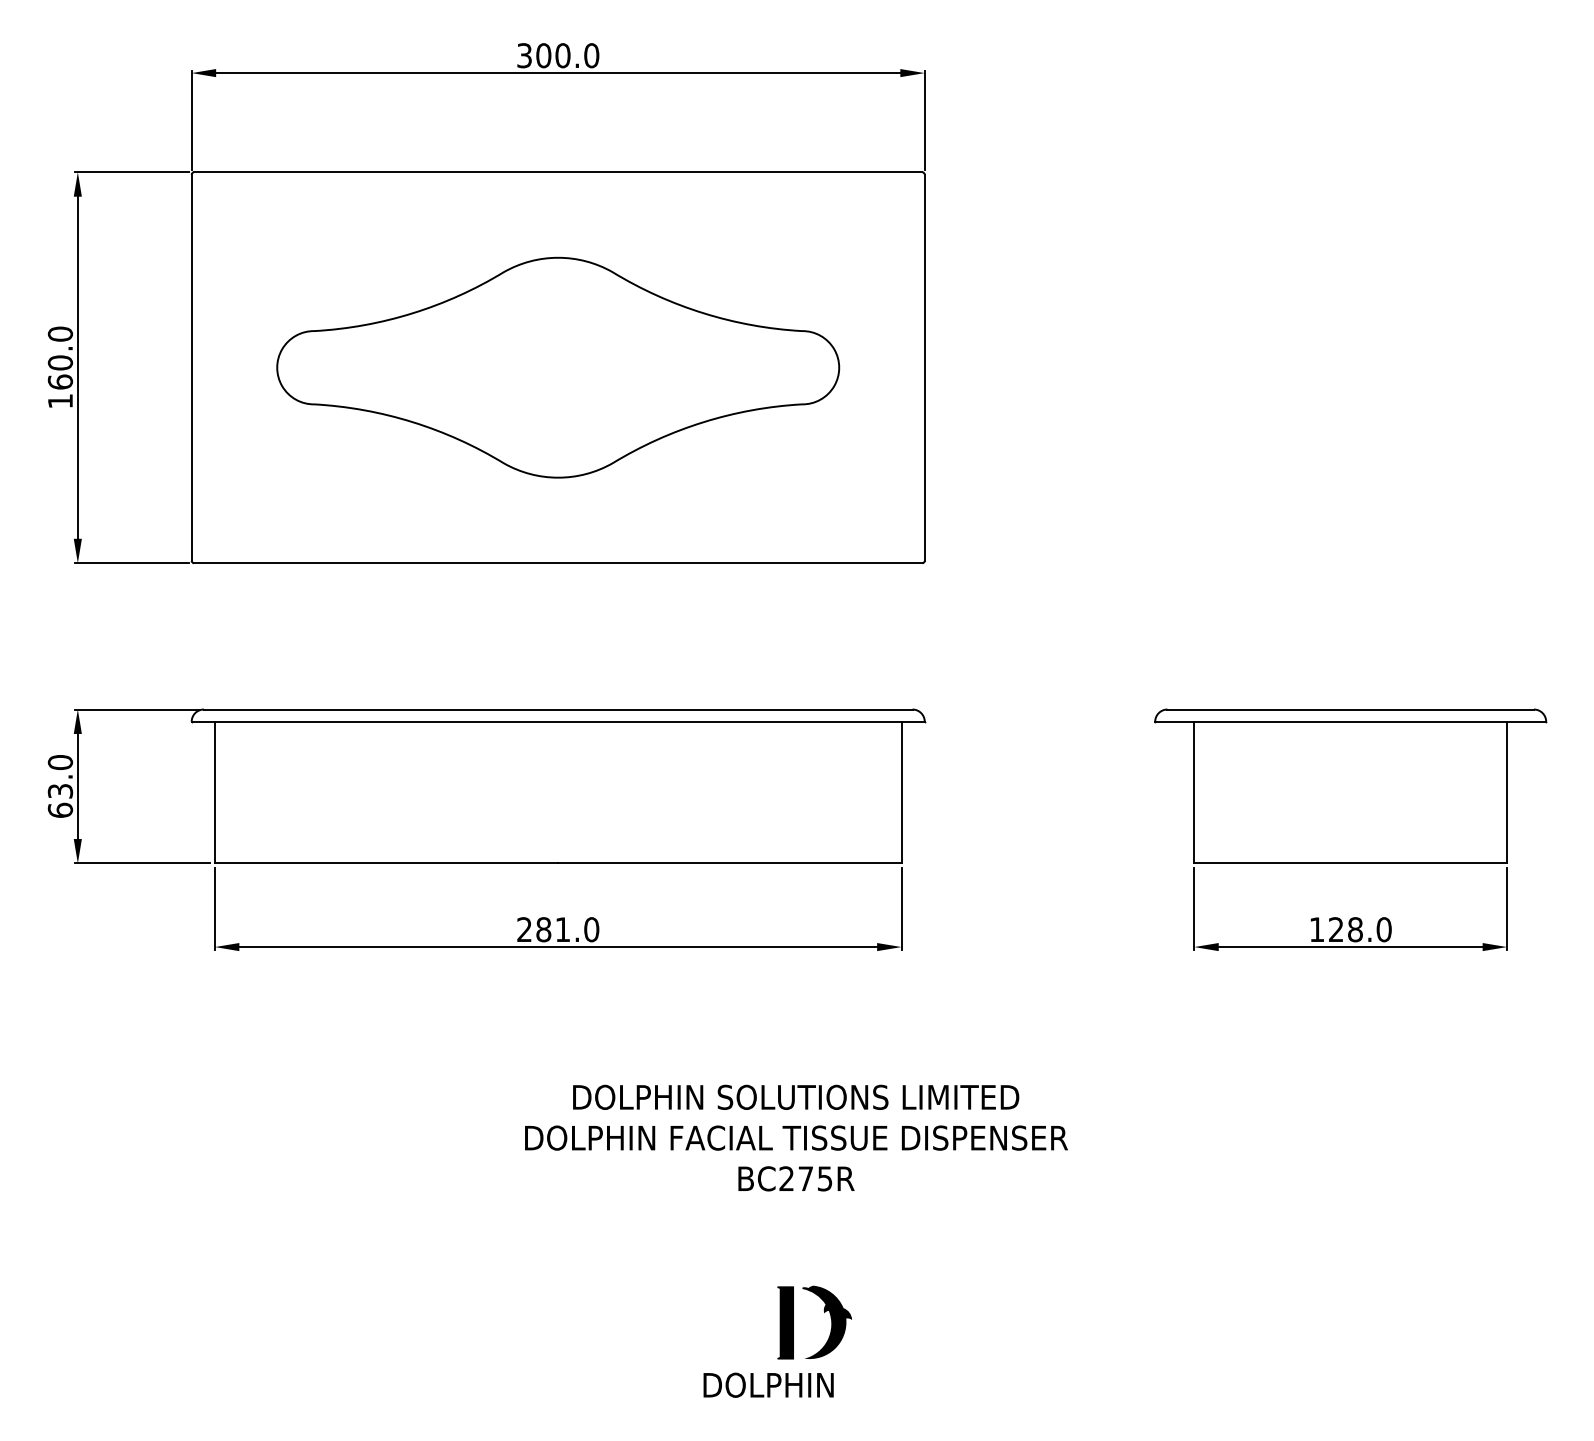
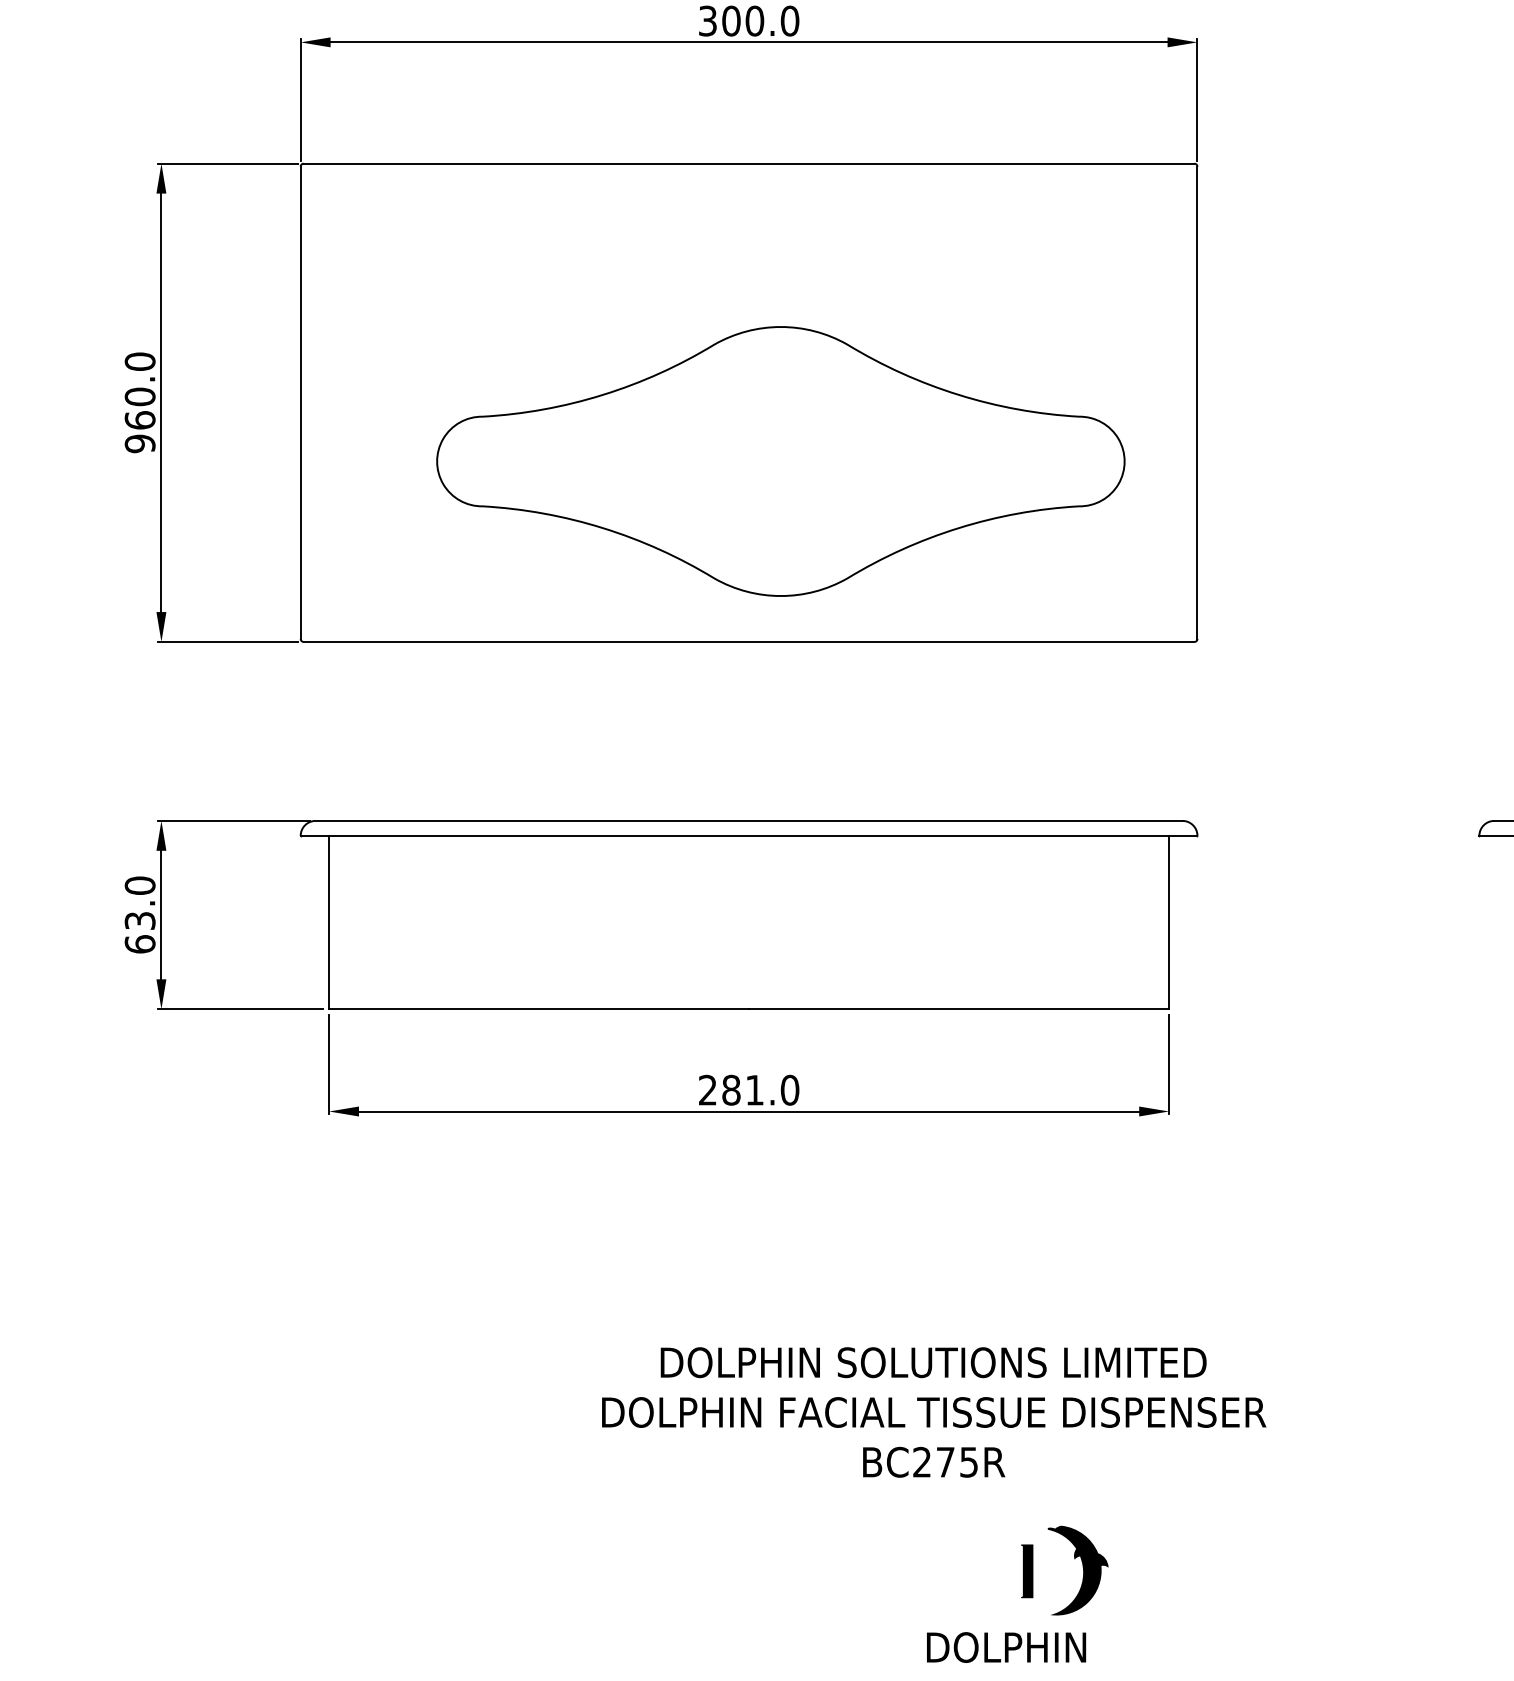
part: (558, 367) -> (781, 461), moved
text: (60, 400) -> (140, 442), 160.0 -> 960.0
text: (796, 1137) -> (934, 1411), moved
part: (785, 1322) -> (1027, 1570), size x0.6

